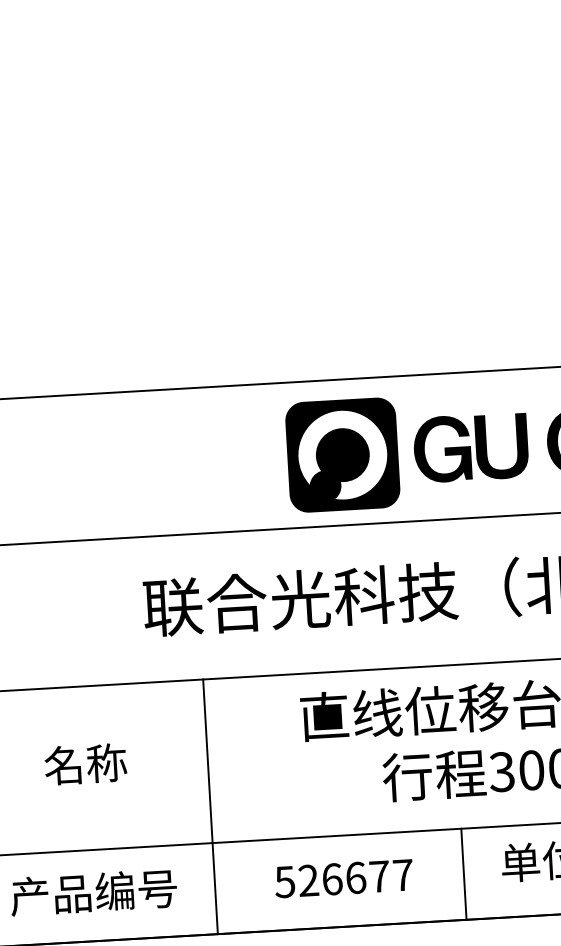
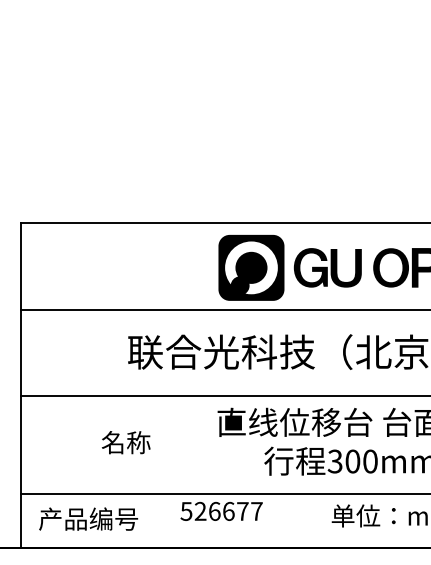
text: (84, 764) -> (125, 442), moved
line: (209, 807) -> (160, 472), removed
line: (464, 873) -> (309, 520), removed
text: (343, 877) -> (221, 510), moved

